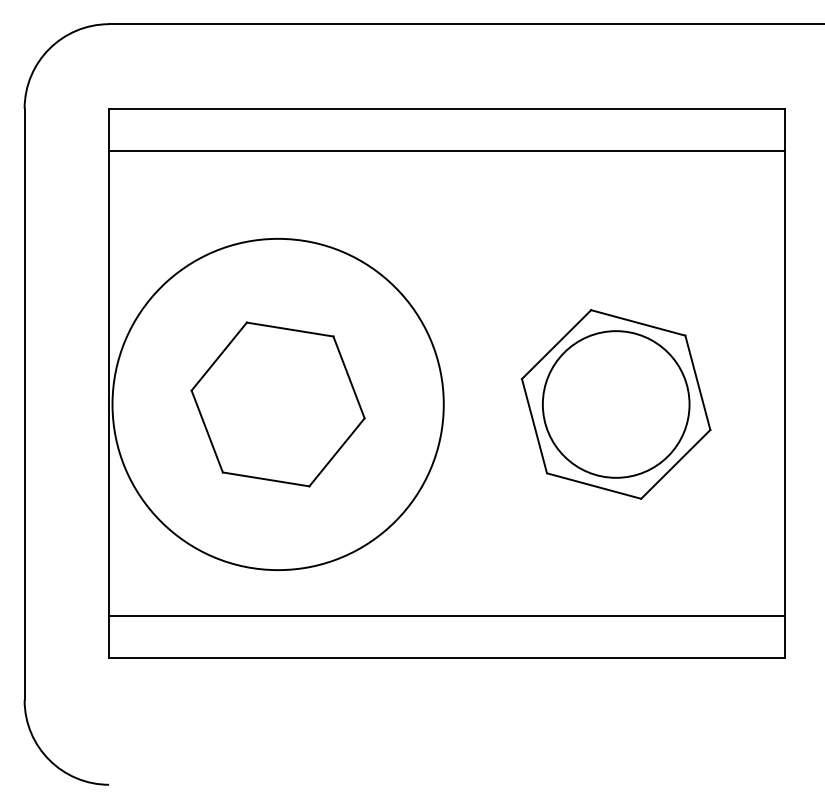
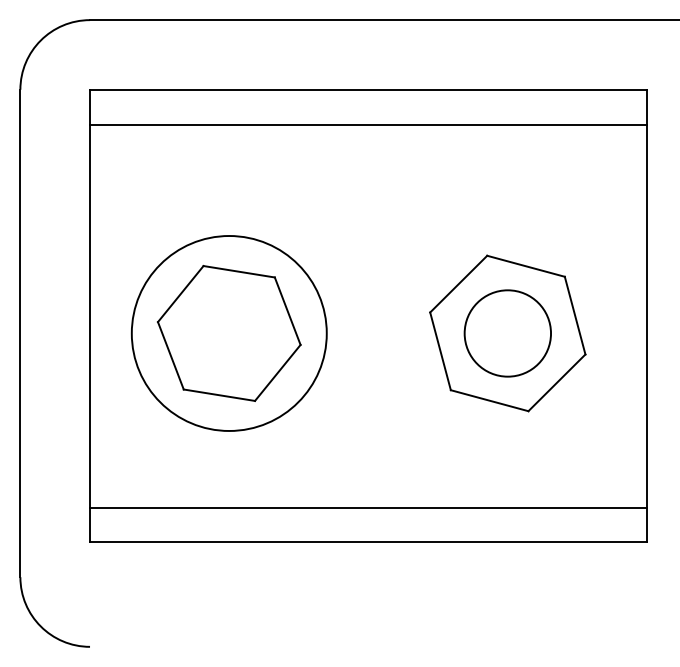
circle: (277, 404) -> (228, 333), size x0.71
circle: (615, 404) -> (507, 333), size x0.71

